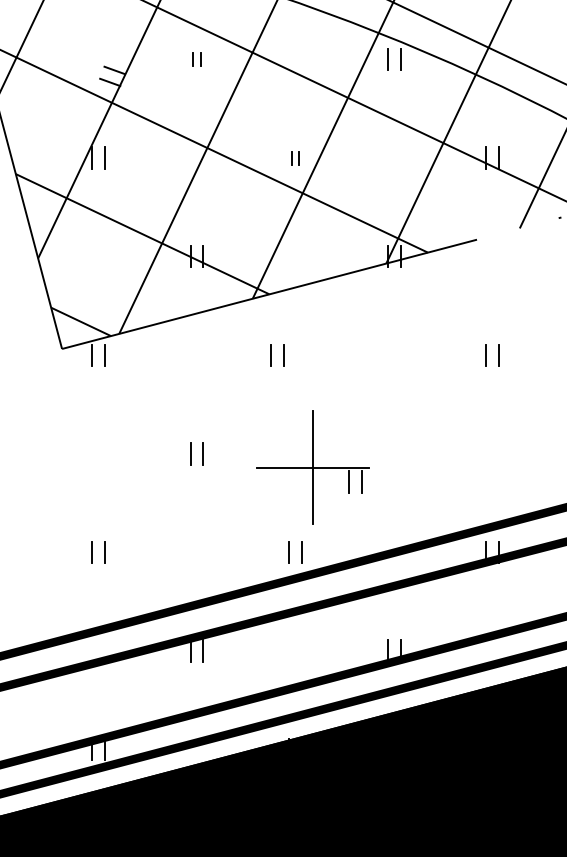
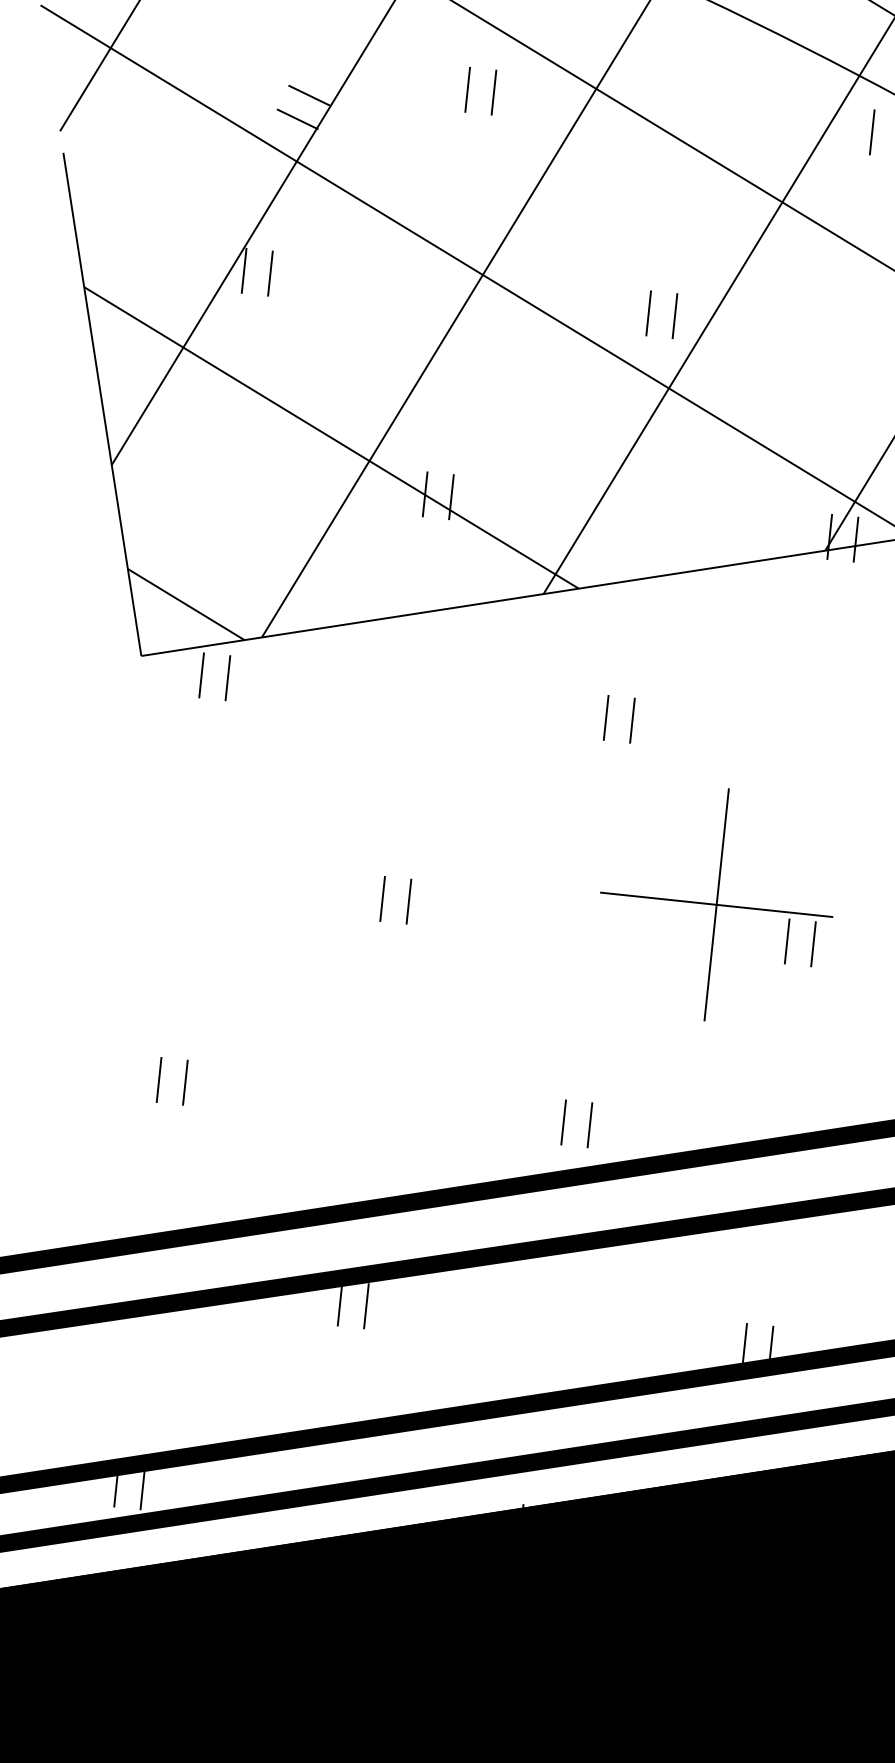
part: (196, 59) -> (479, 90), size x1.67
part: (295, 157) -> (661, 313), size x1.67
part: (277, 355) -> (619, 719), moved
part: (312, 467) -> (715, 904), moved

